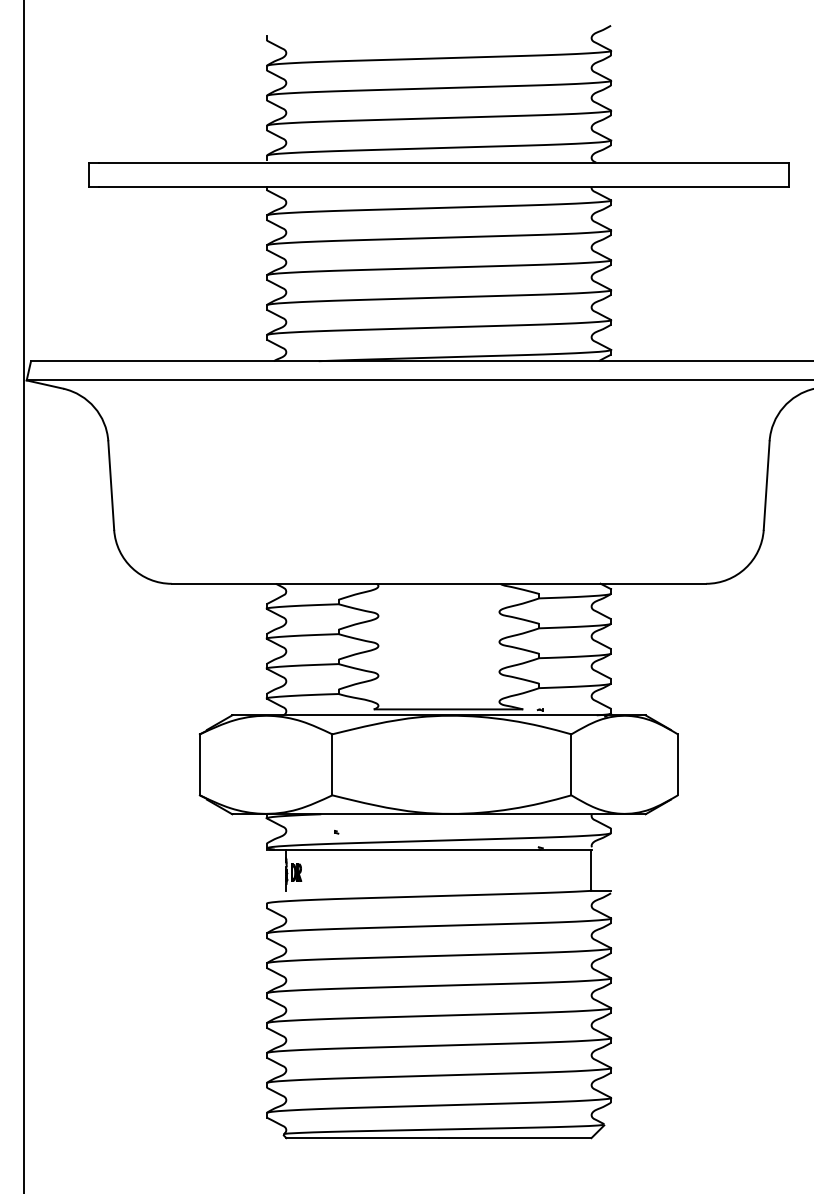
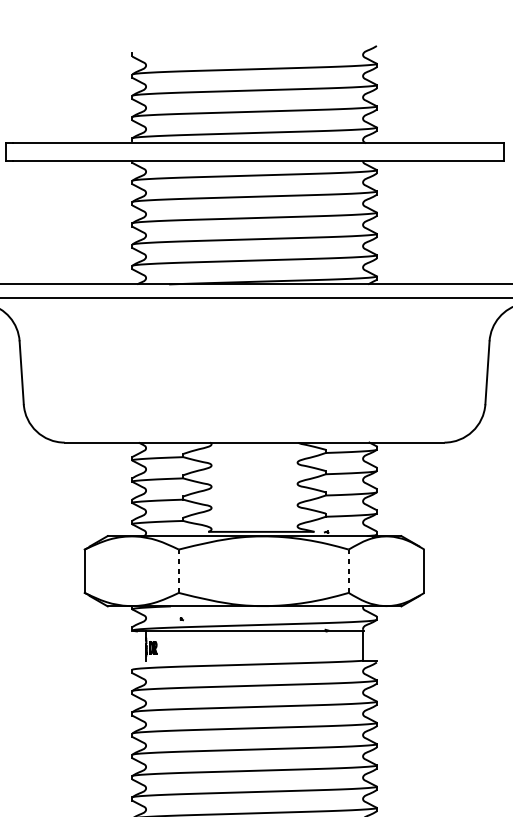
line: (332, 764) -> (178, 571), solid -> dashed
line: (571, 764) -> (348, 571), solid -> dashed

